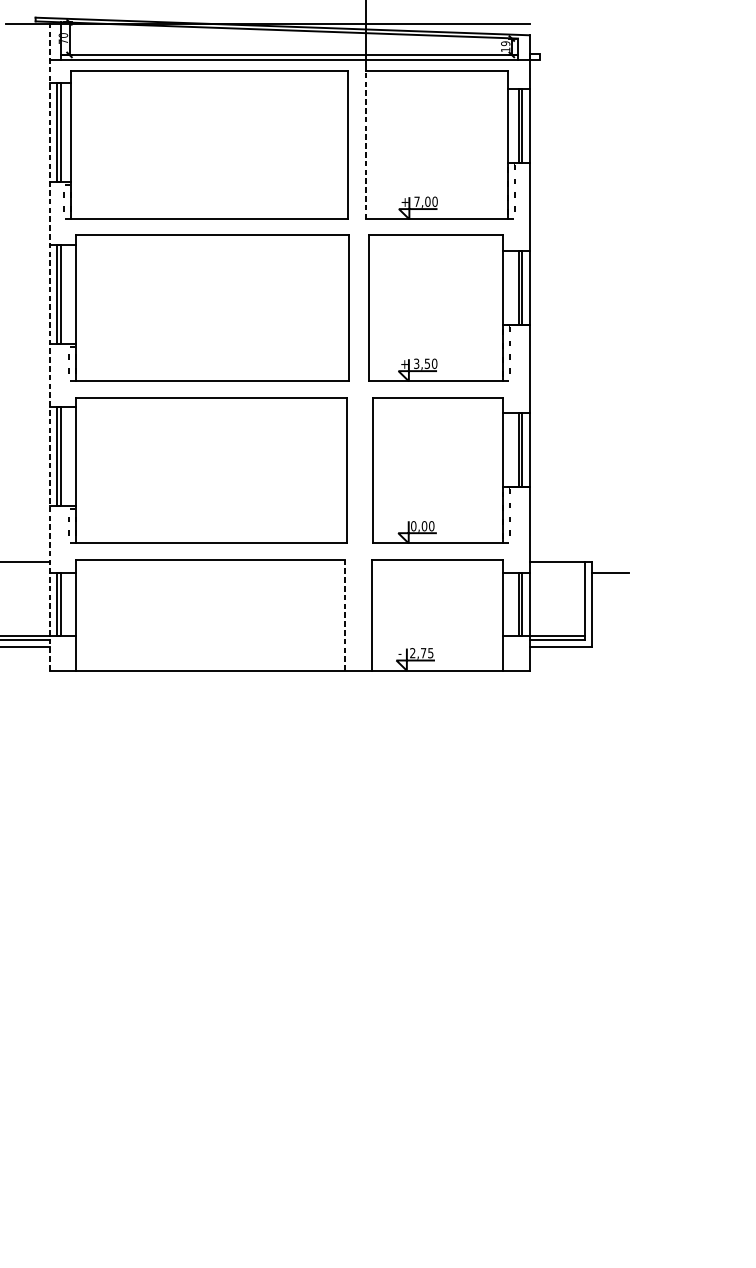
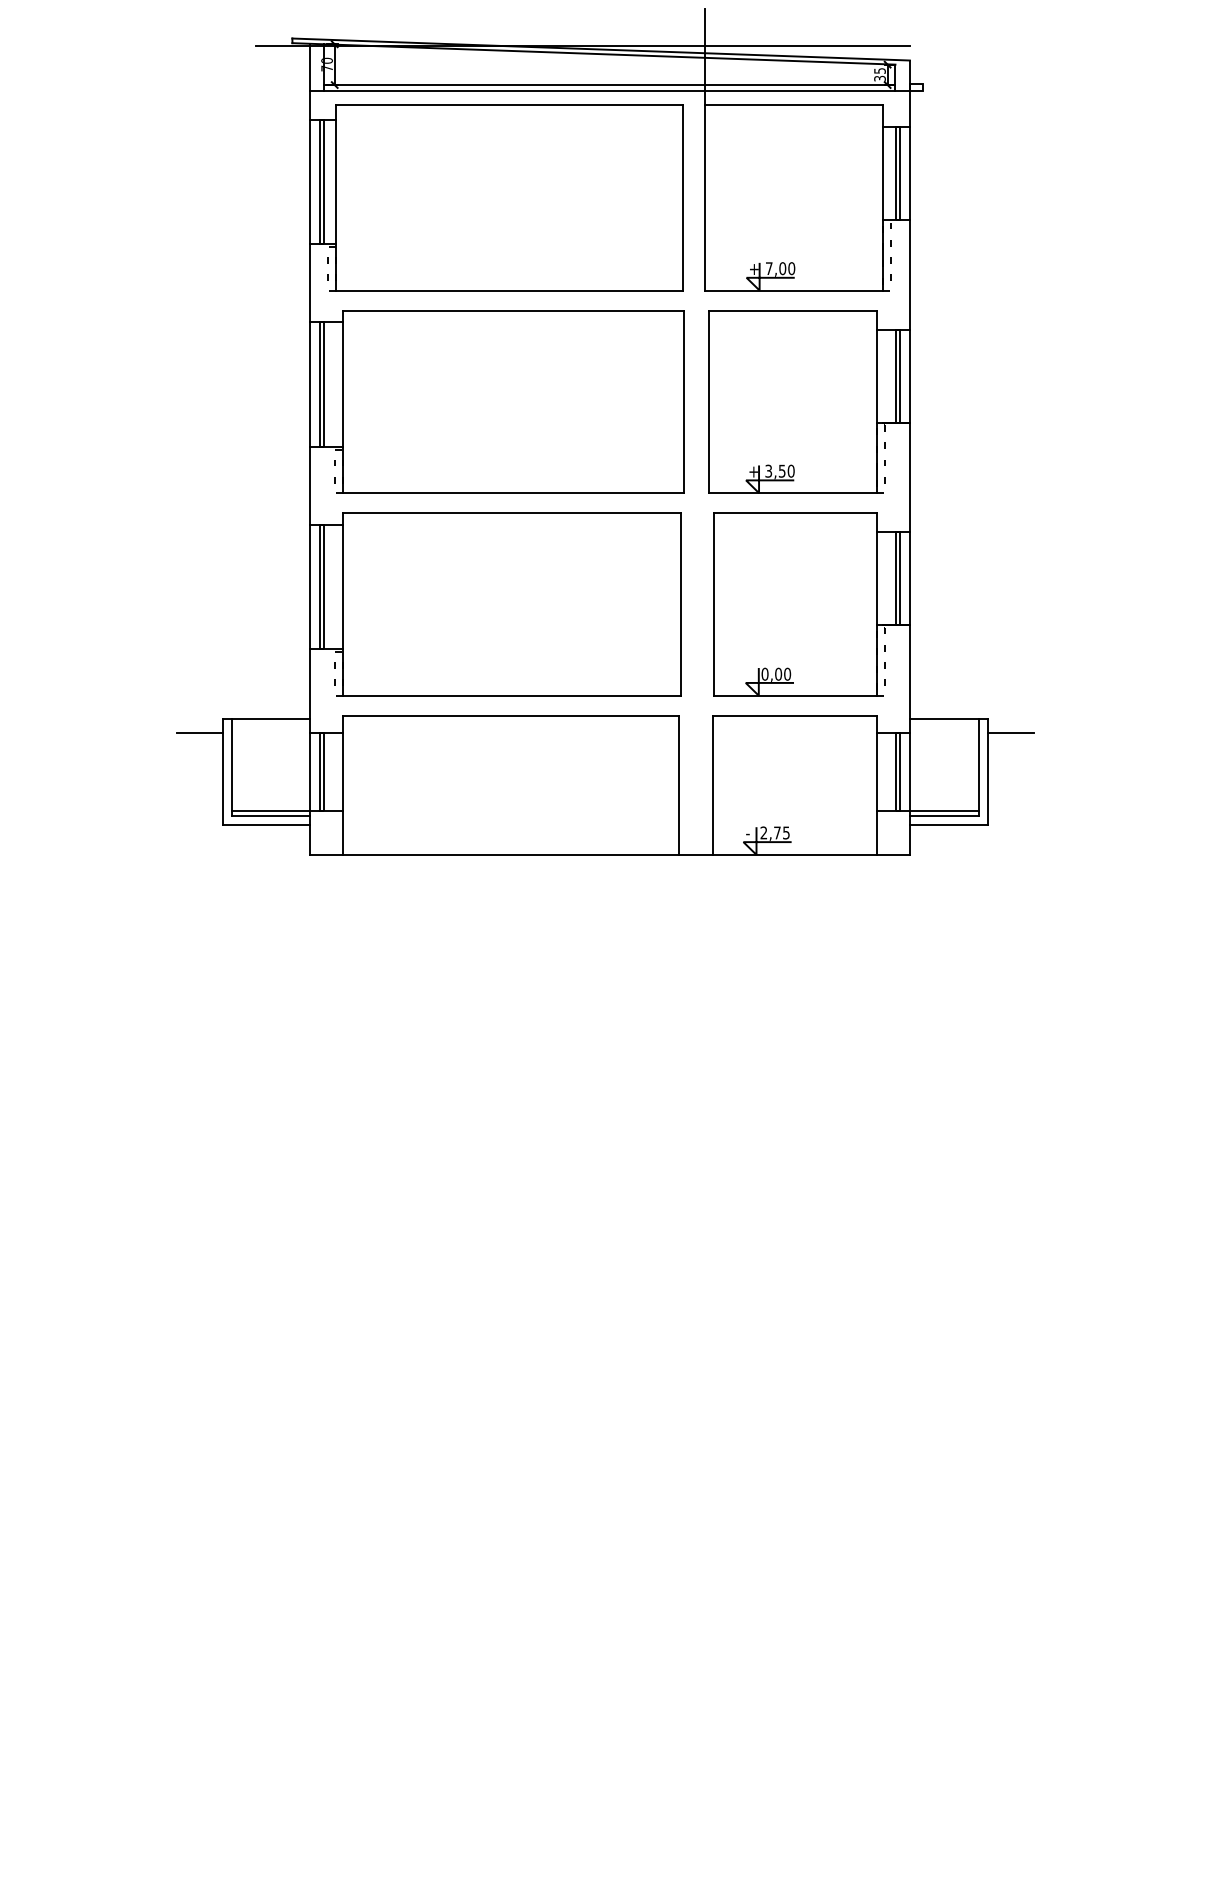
text: (505, 46) -> (879, 74), 19 -> 35
line: (366, 144) -> (705, 197), dashed -> solid
line: (49, 346) -> (309, 449), dashed -> solid
line: (345, 615) -> (679, 785), dashed -> solid

